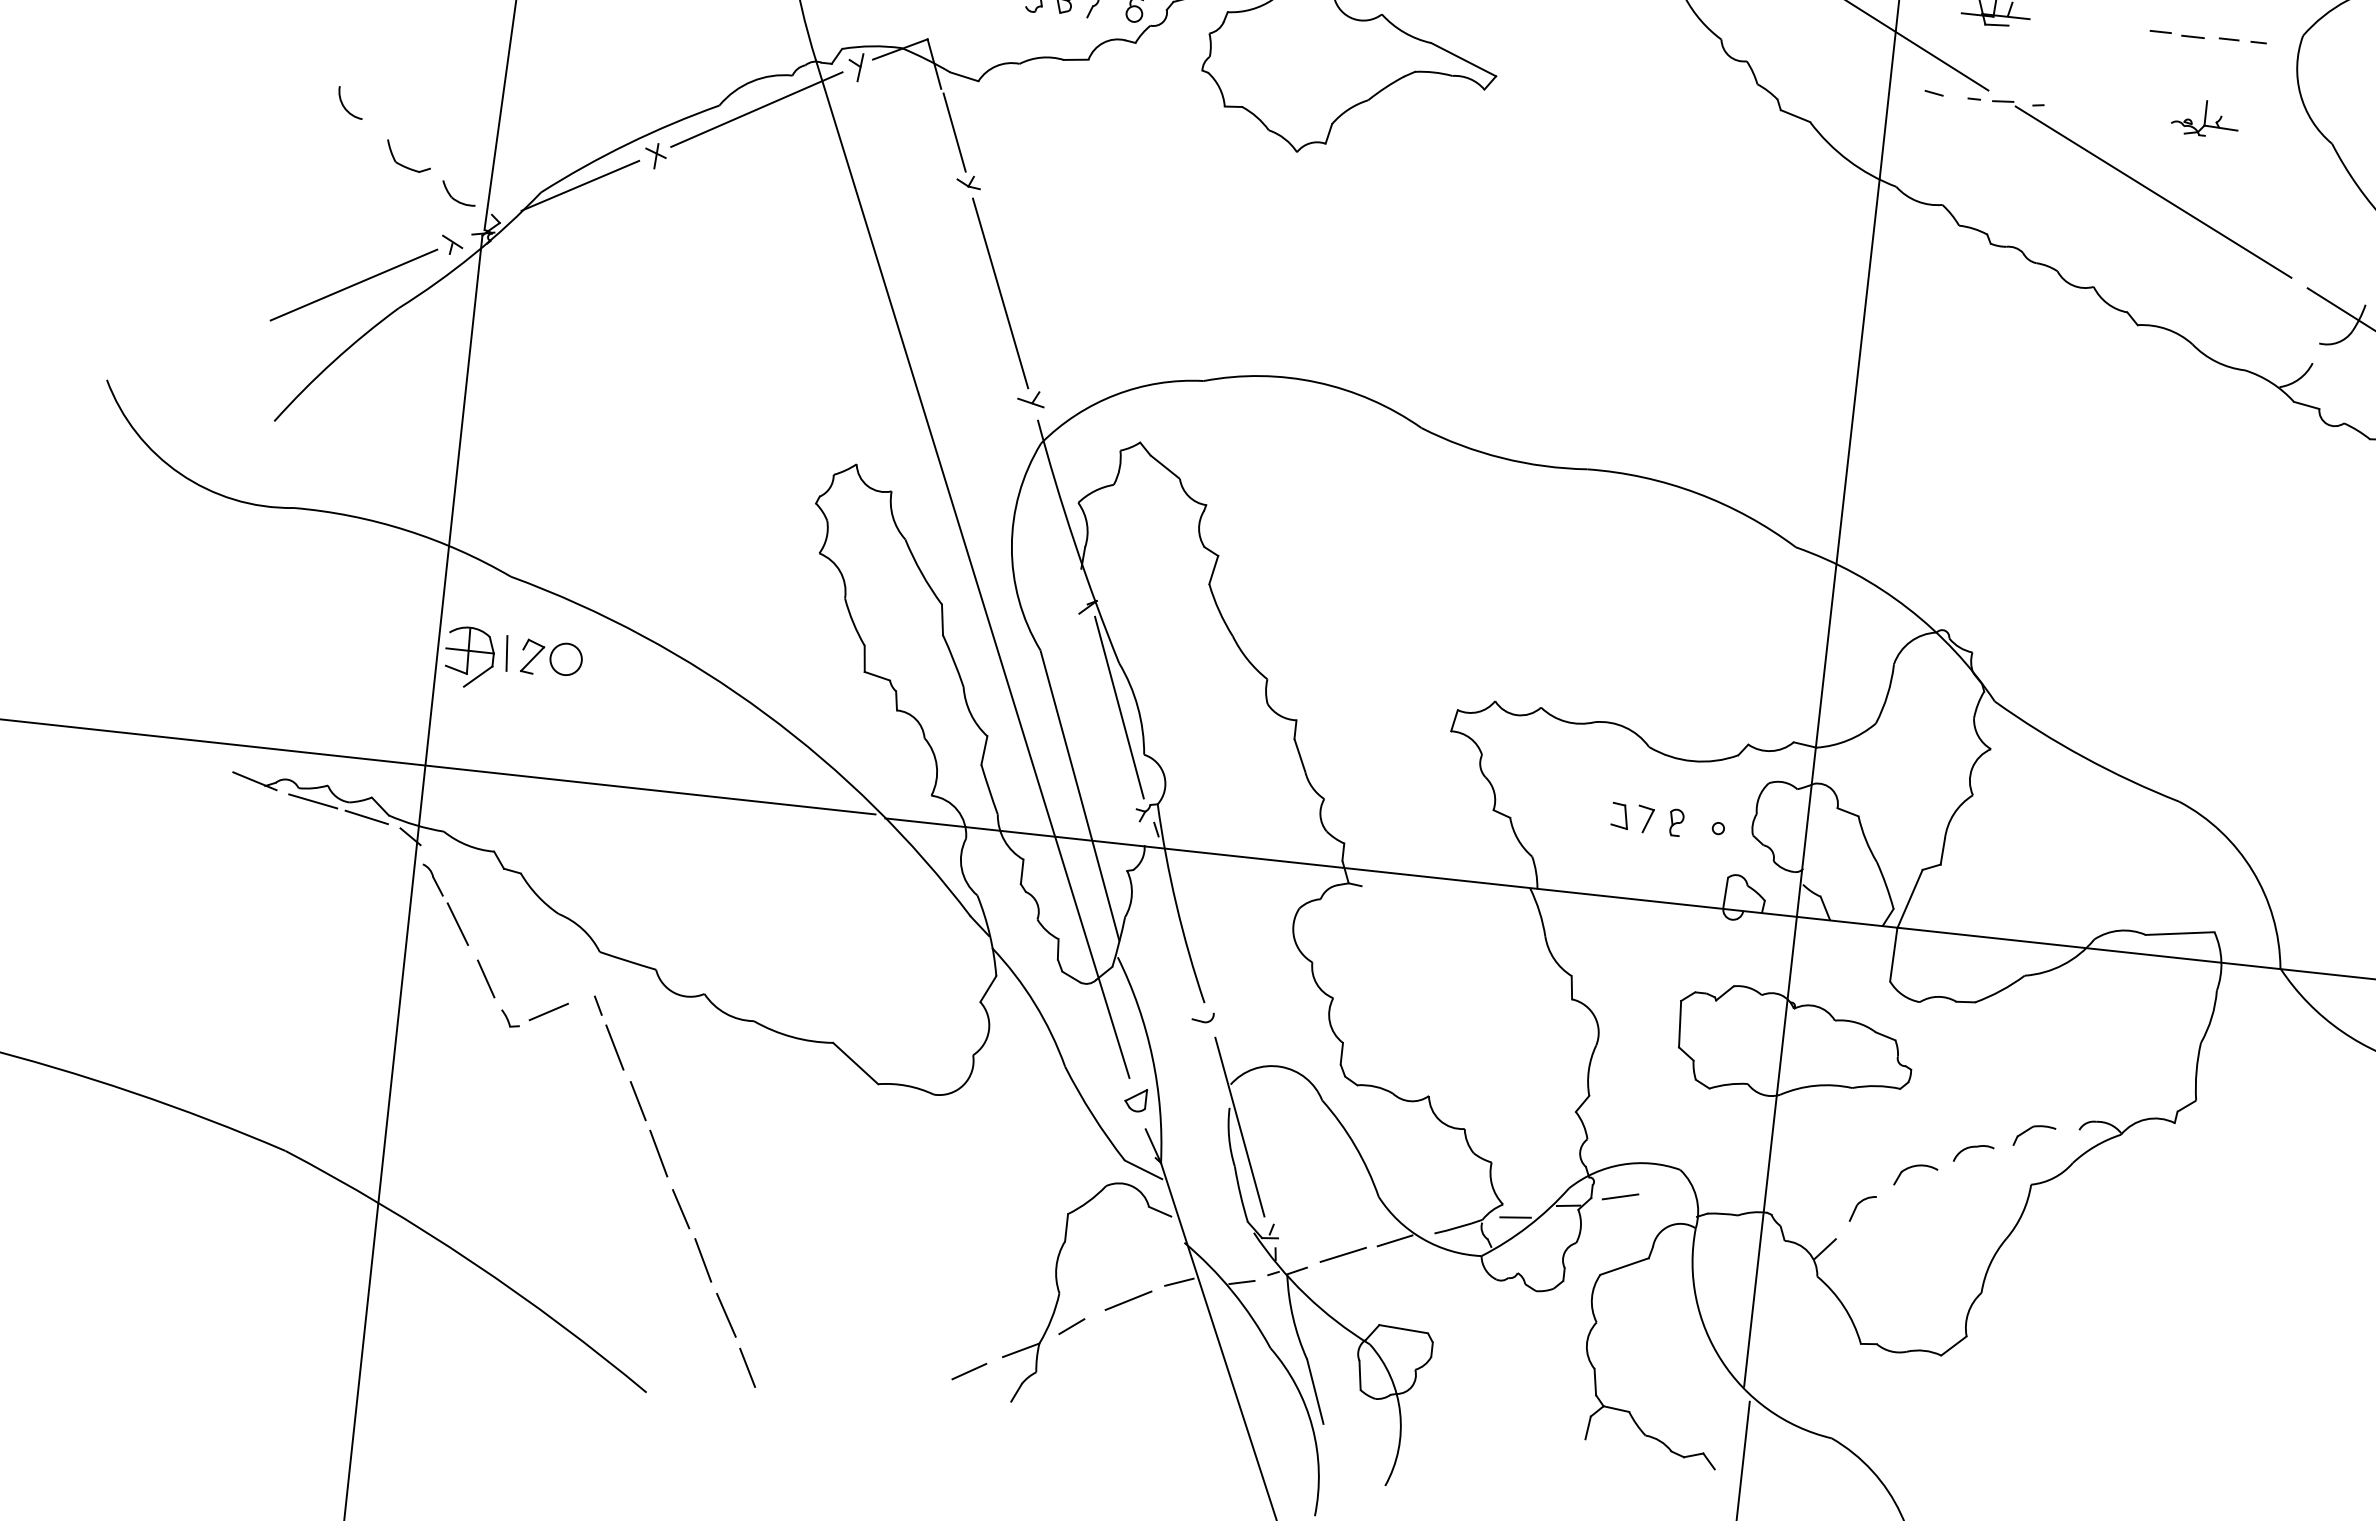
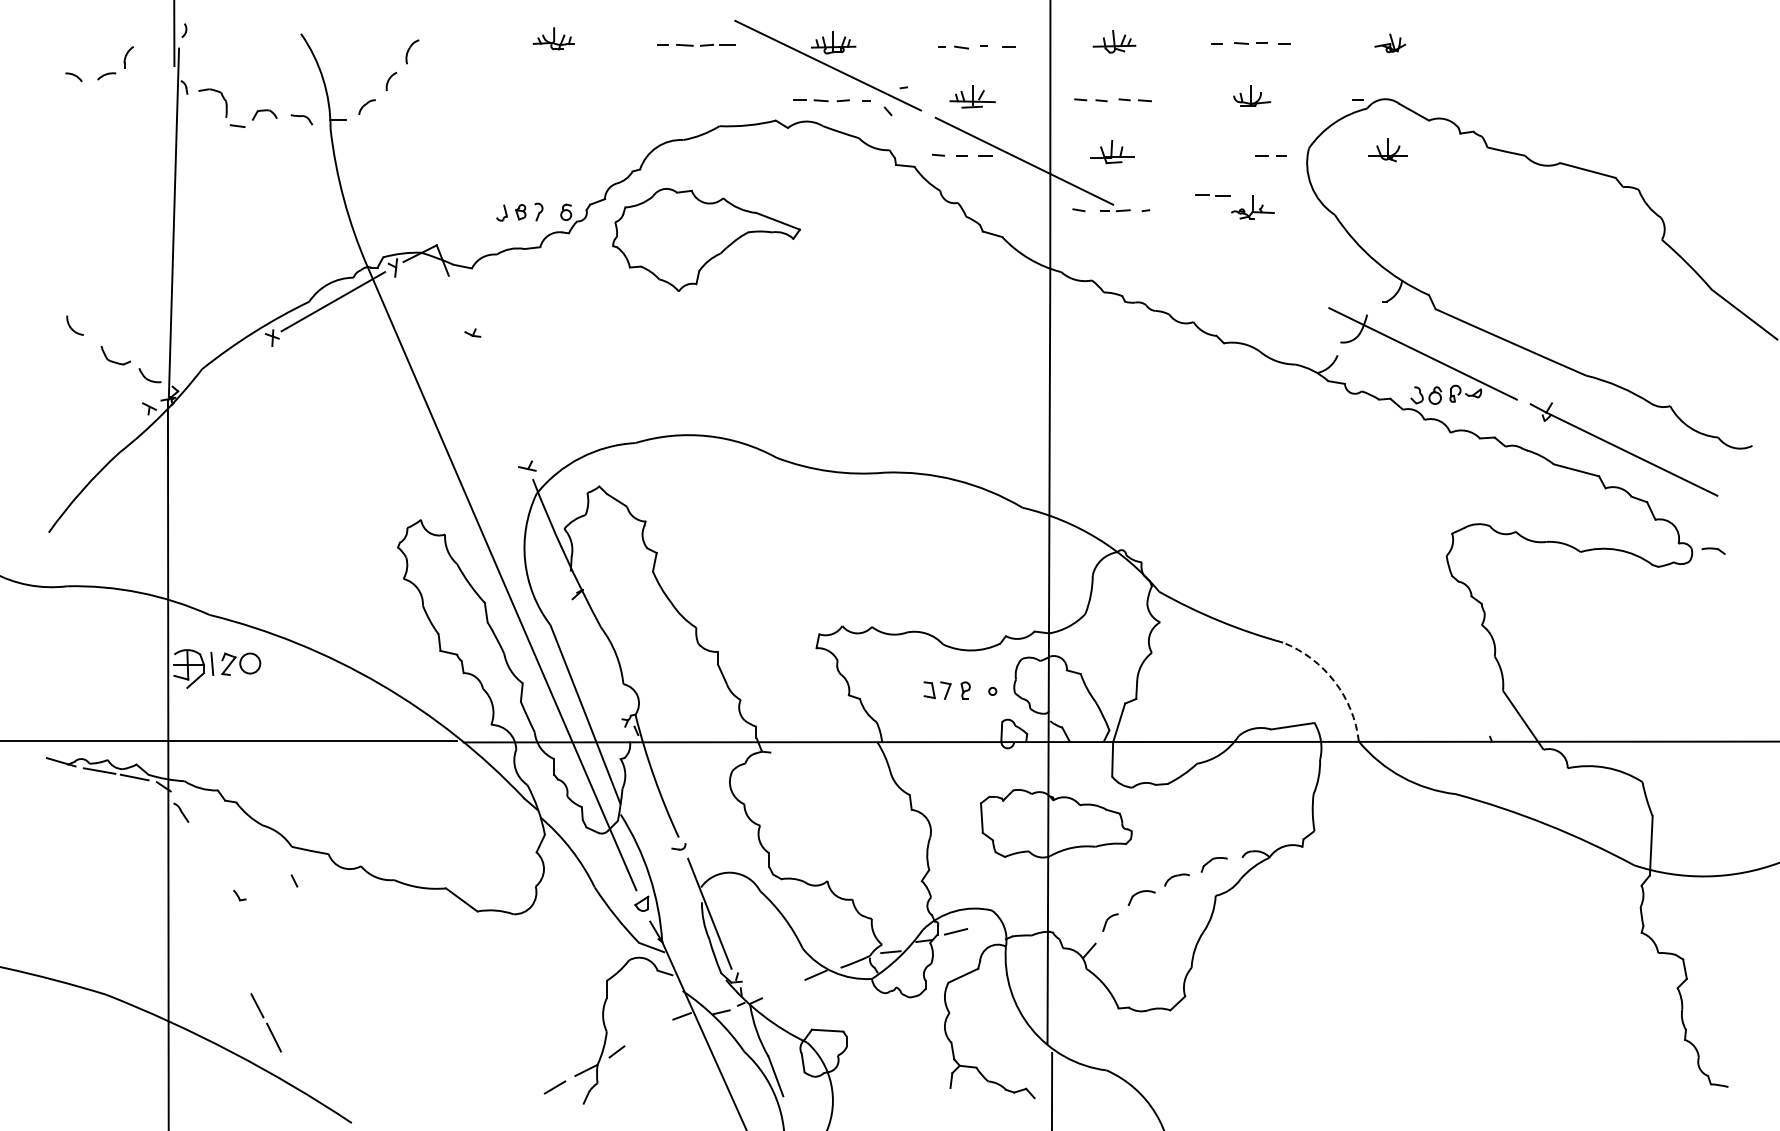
line: (2171, 34) -> (1209, 195), moved
line: (954, 132) -> (460, 302), removed
line: (580, 186) -> (226, 362), removed
line: (2152, 191) -> (1224, 257), removed
line: (353, 284) -> (89, 440), removed
line: (1000, 293) -> (500, 401), removed
line: (1119, 706) -> (604, 655), removed
arc: (2252, 870) -> (1334, 681), solid -> dashed
line: (457, 923) -> (199, 838), removed
line: (486, 978) -> (221, 871), removed
line: (548, 1010) -> (263, 887), removed
line: (614, 1047) -> (307, 906), removed
line: (649, 1130) -> (266, 1023), moved
line: (680, 1207) -> (360, 1003), removed
line: (1343, 1254) -> (784, 987), removed
line: (703, 1260) -> (378, 1035), removed
line: (1129, 1300) -> (651, 1031), removed
line: (725, 1315) -> (396, 1068), removed
line: (748, 1366) -> (414, 1099), removed

